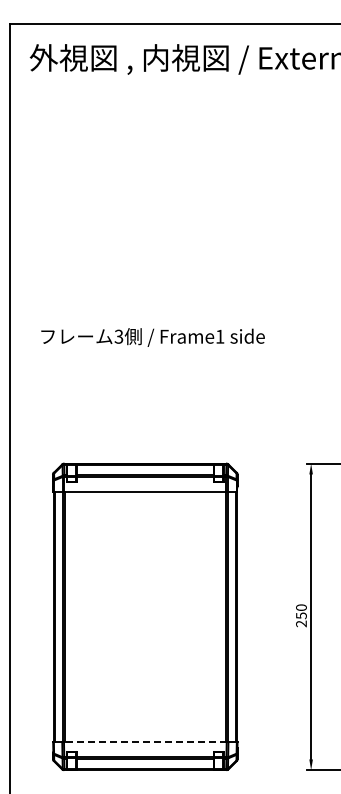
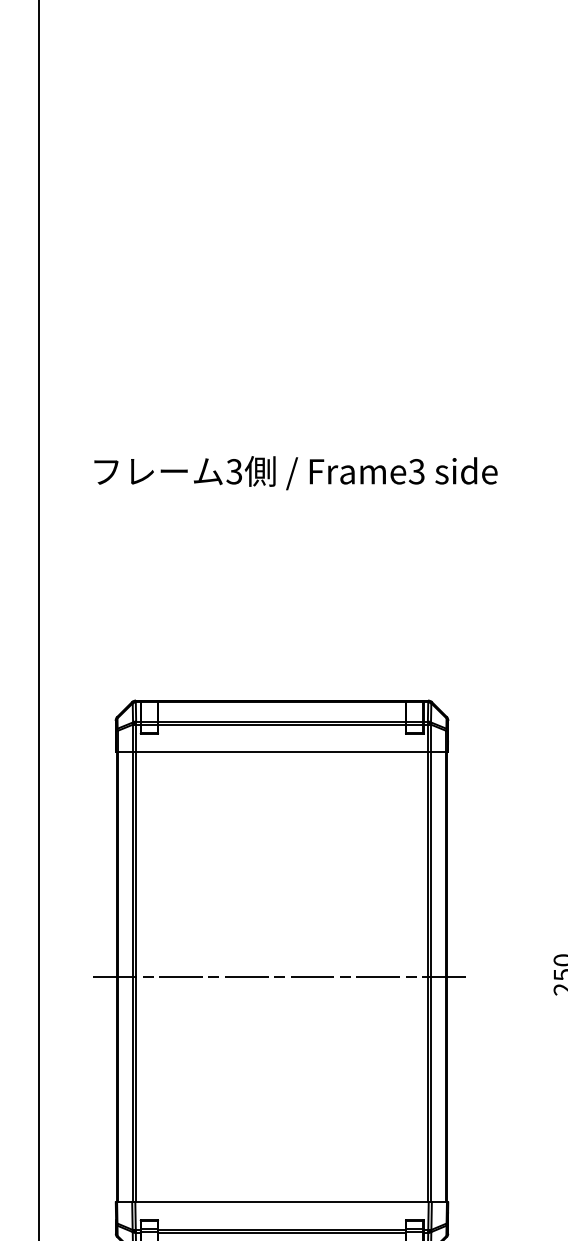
text: (219, 336) -> (415, 471), Frame1 -> Frame3
line: (144, 616) -> (280, 976), added
line: (144, 741) -> (280, 1201), dashed -> solid

